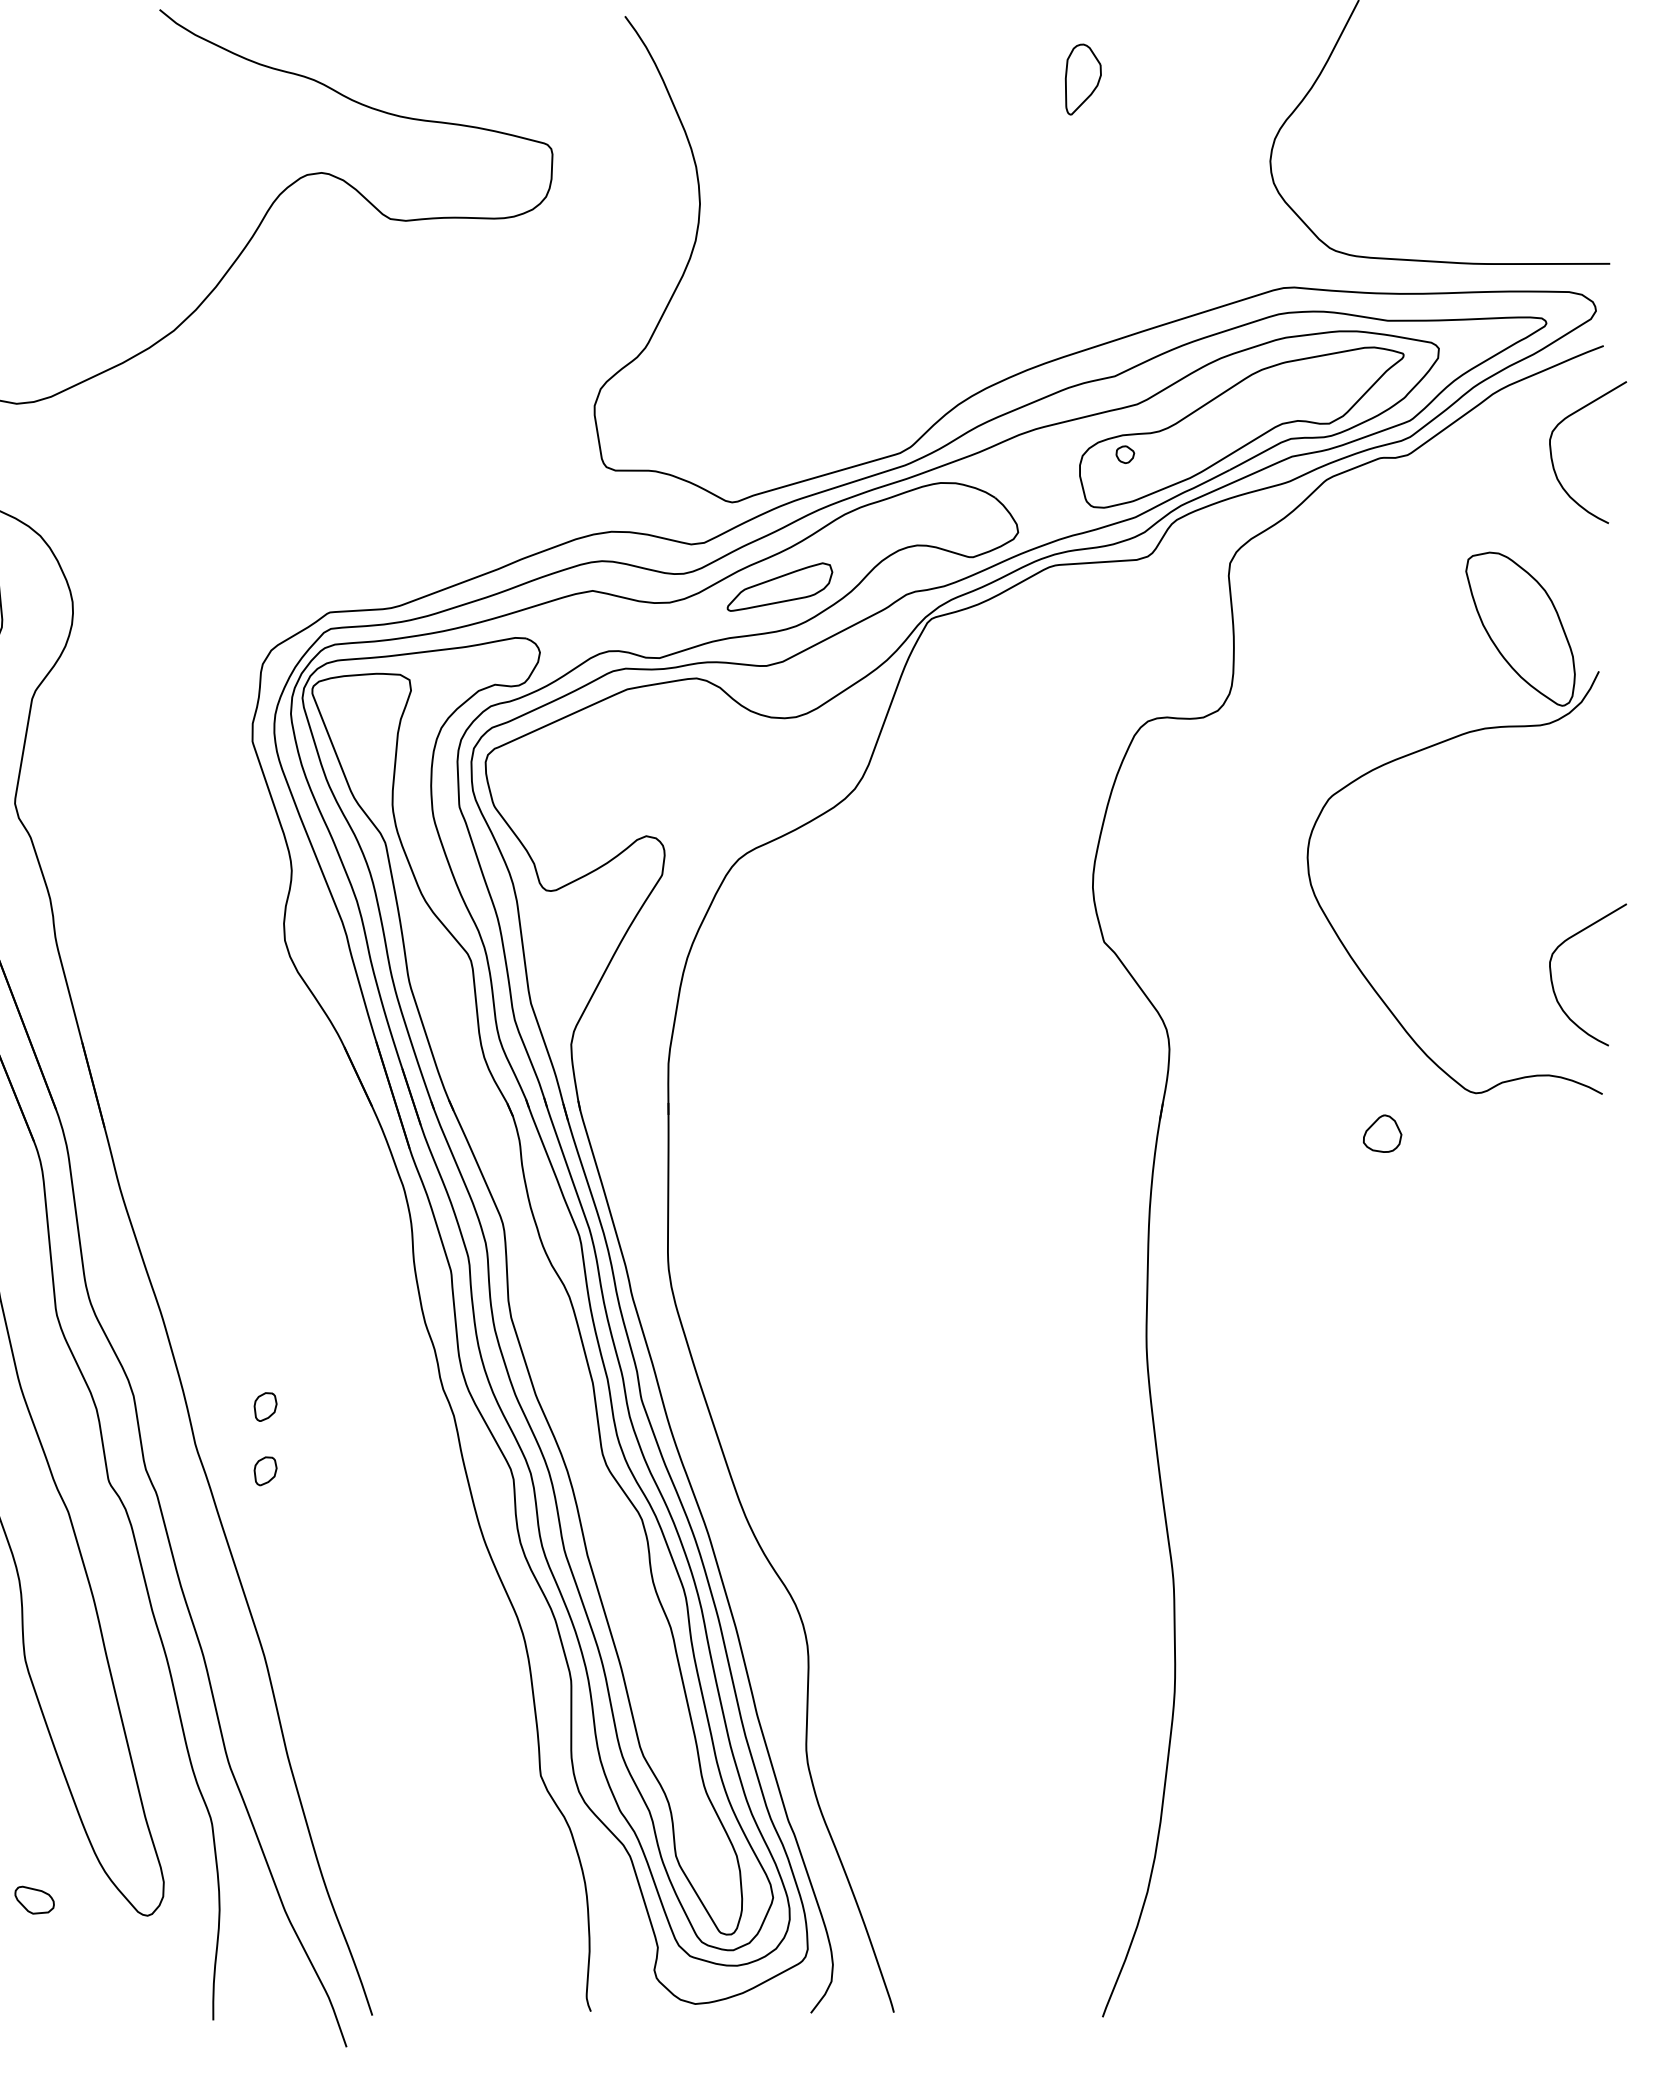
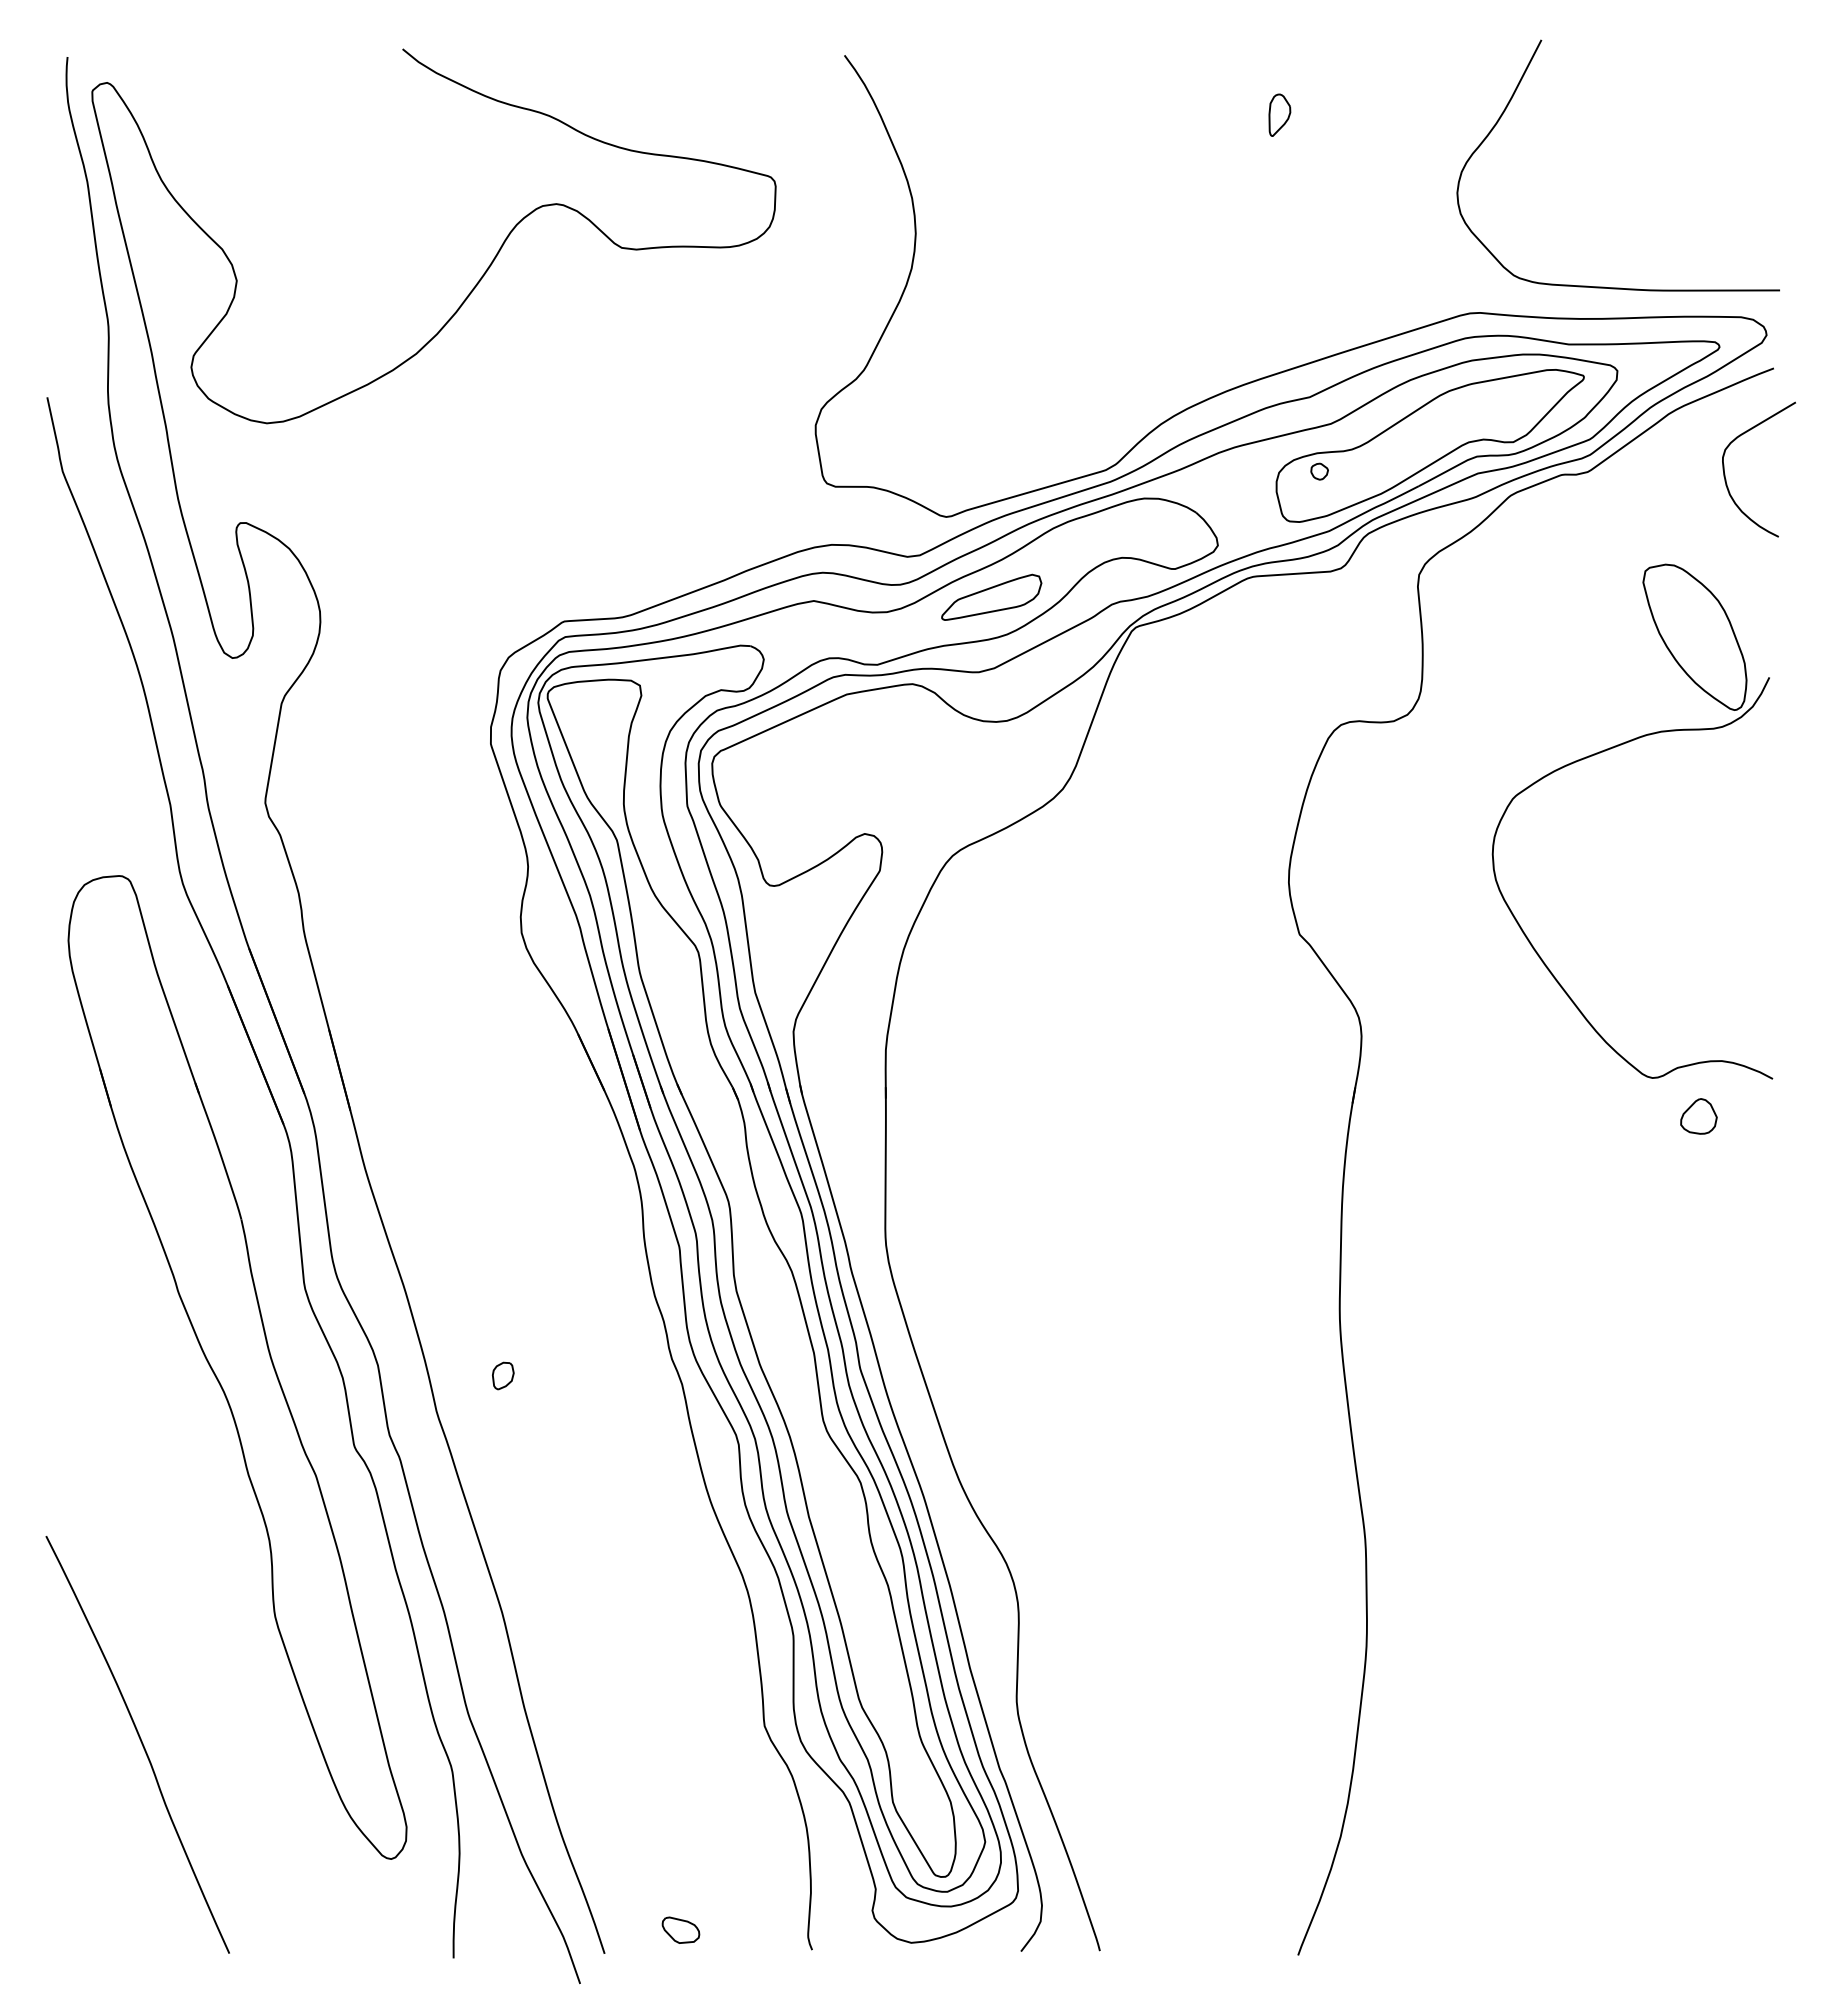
part: (1083, 78) -> (1279, 114), size x0.62
curve: (1552, 980) -> (1725, 970), removed
part: (1382, 1133) -> (1698, 1116), moved
part: (265, 1470) -> (503, 1436), removed
part: (34, 1899) -> (680, 1929), moved

